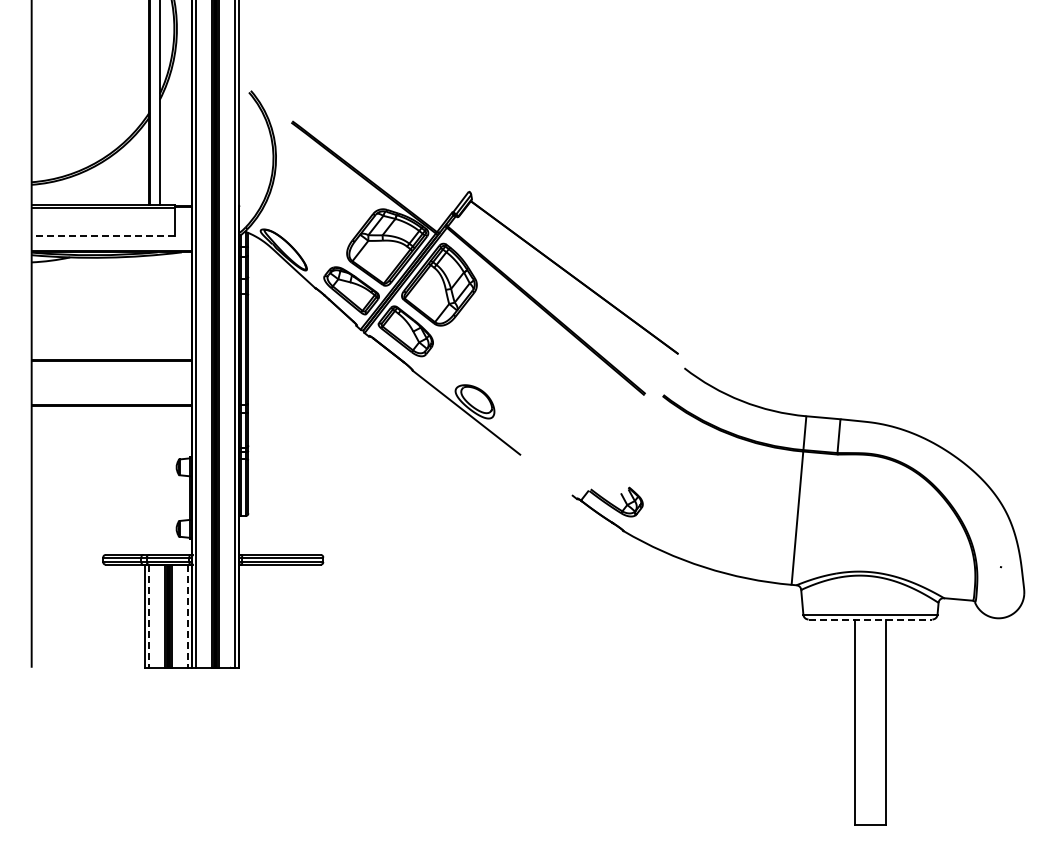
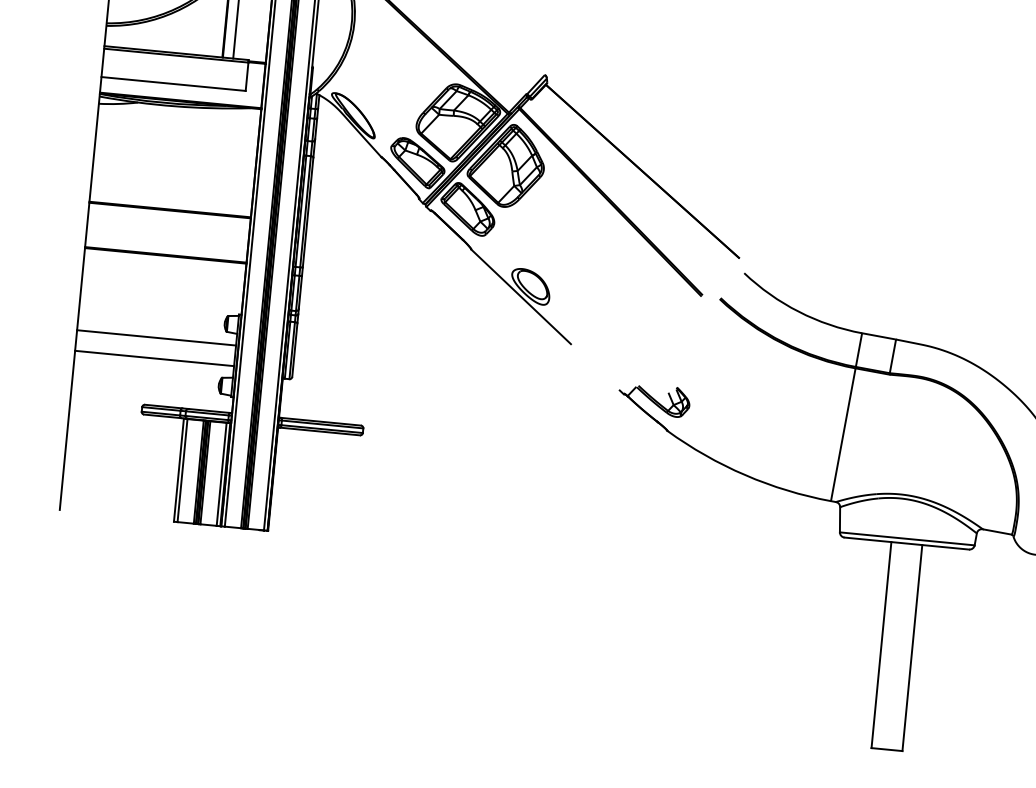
line: (103, 235) -> (173, 83), dashed -> solid
line: (110, 487) -> (156, 337), added
line: (110, 508) -> (154, 358), added
line: (149, 616) -> (183, 470), dashed -> solid
line: (187, 616) -> (221, 474), dashed -> solid
line: (870, 619) -> (906, 543), dashed -> solid

